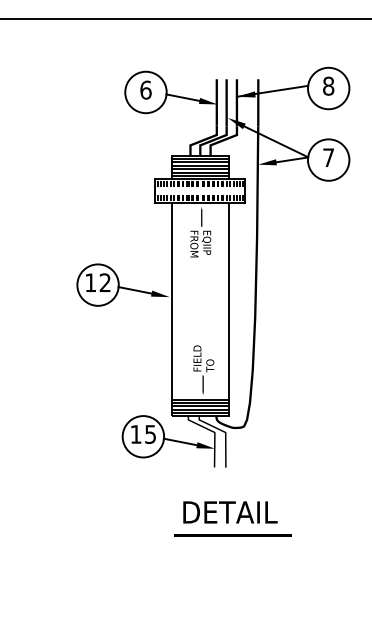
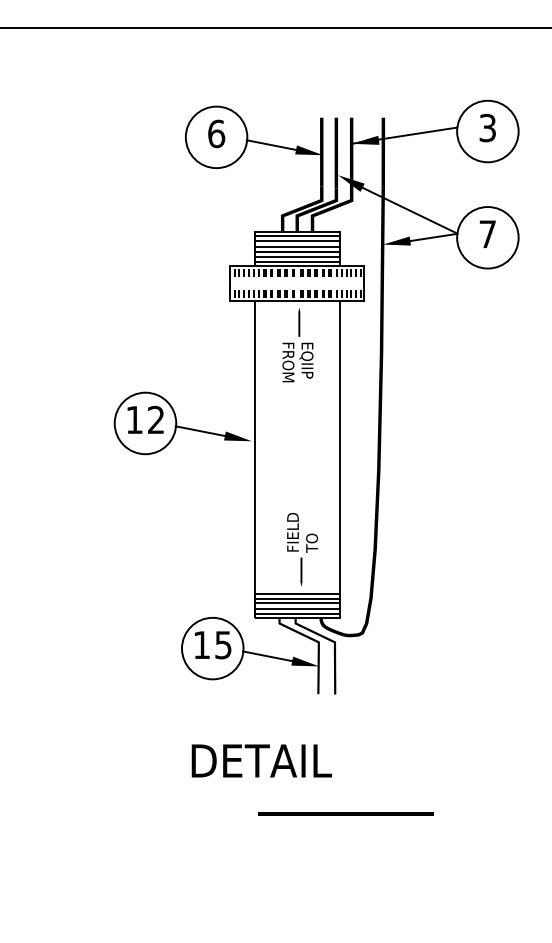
text: (328, 85) -> (487, 127), 8 -> 3
text: (230, 512) -> (261, 761), moved
line: (232, 535) -> (345, 814), moved

